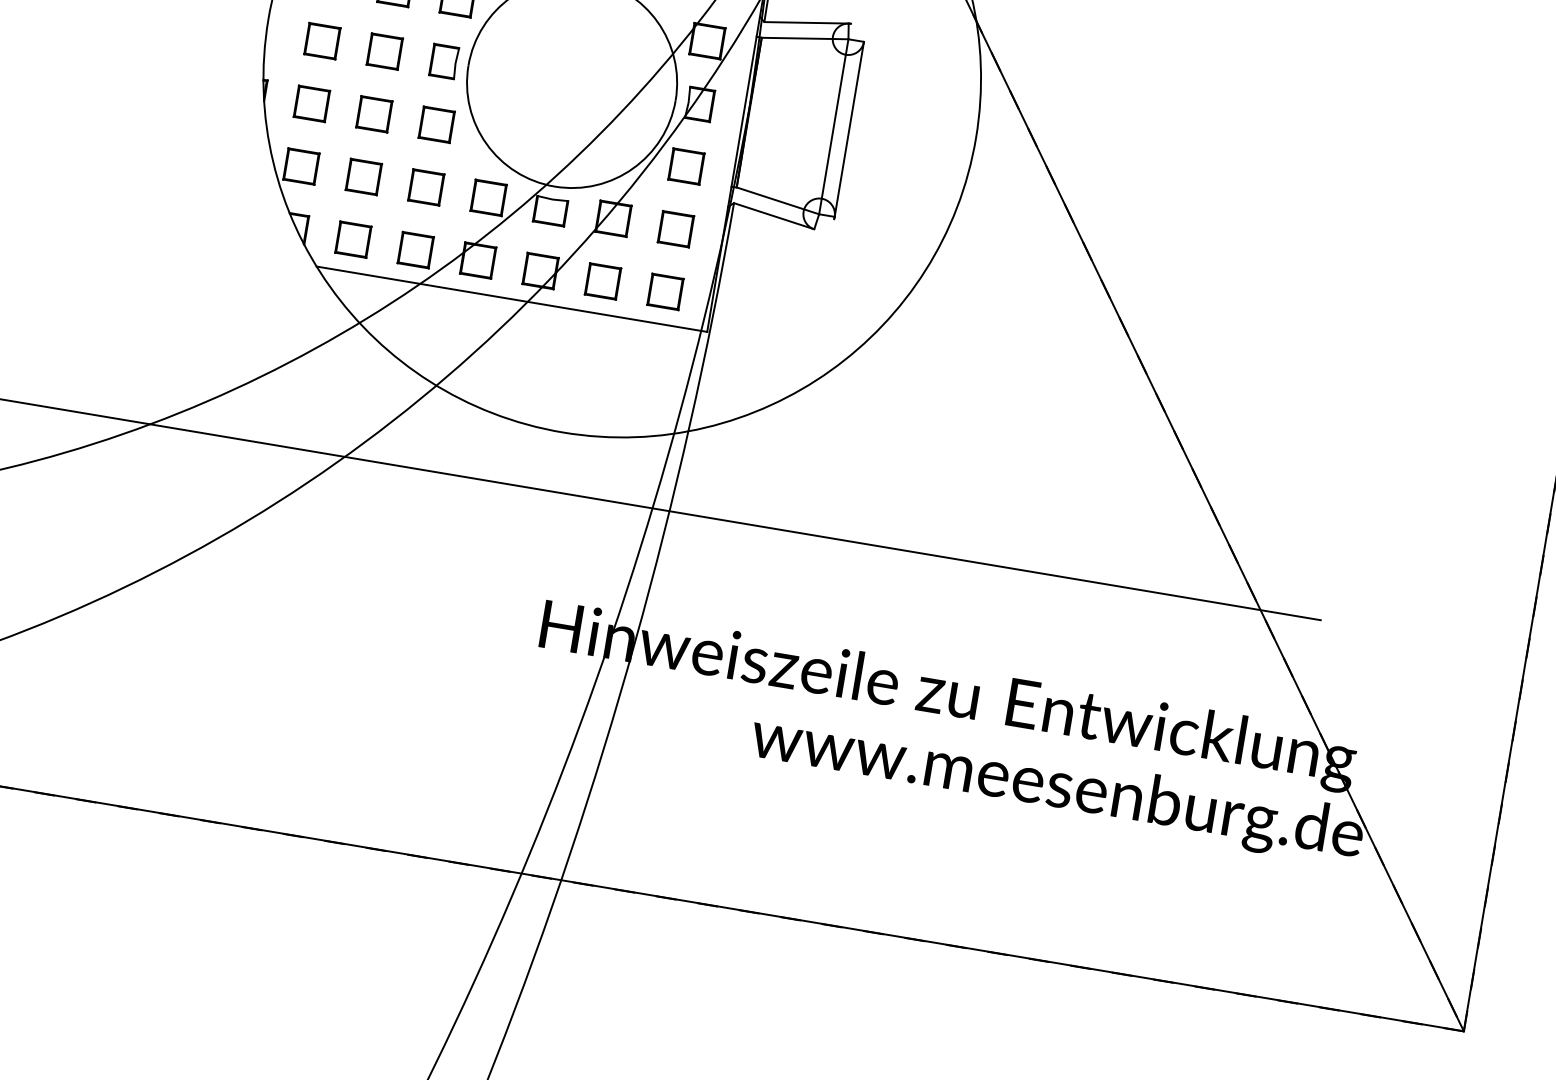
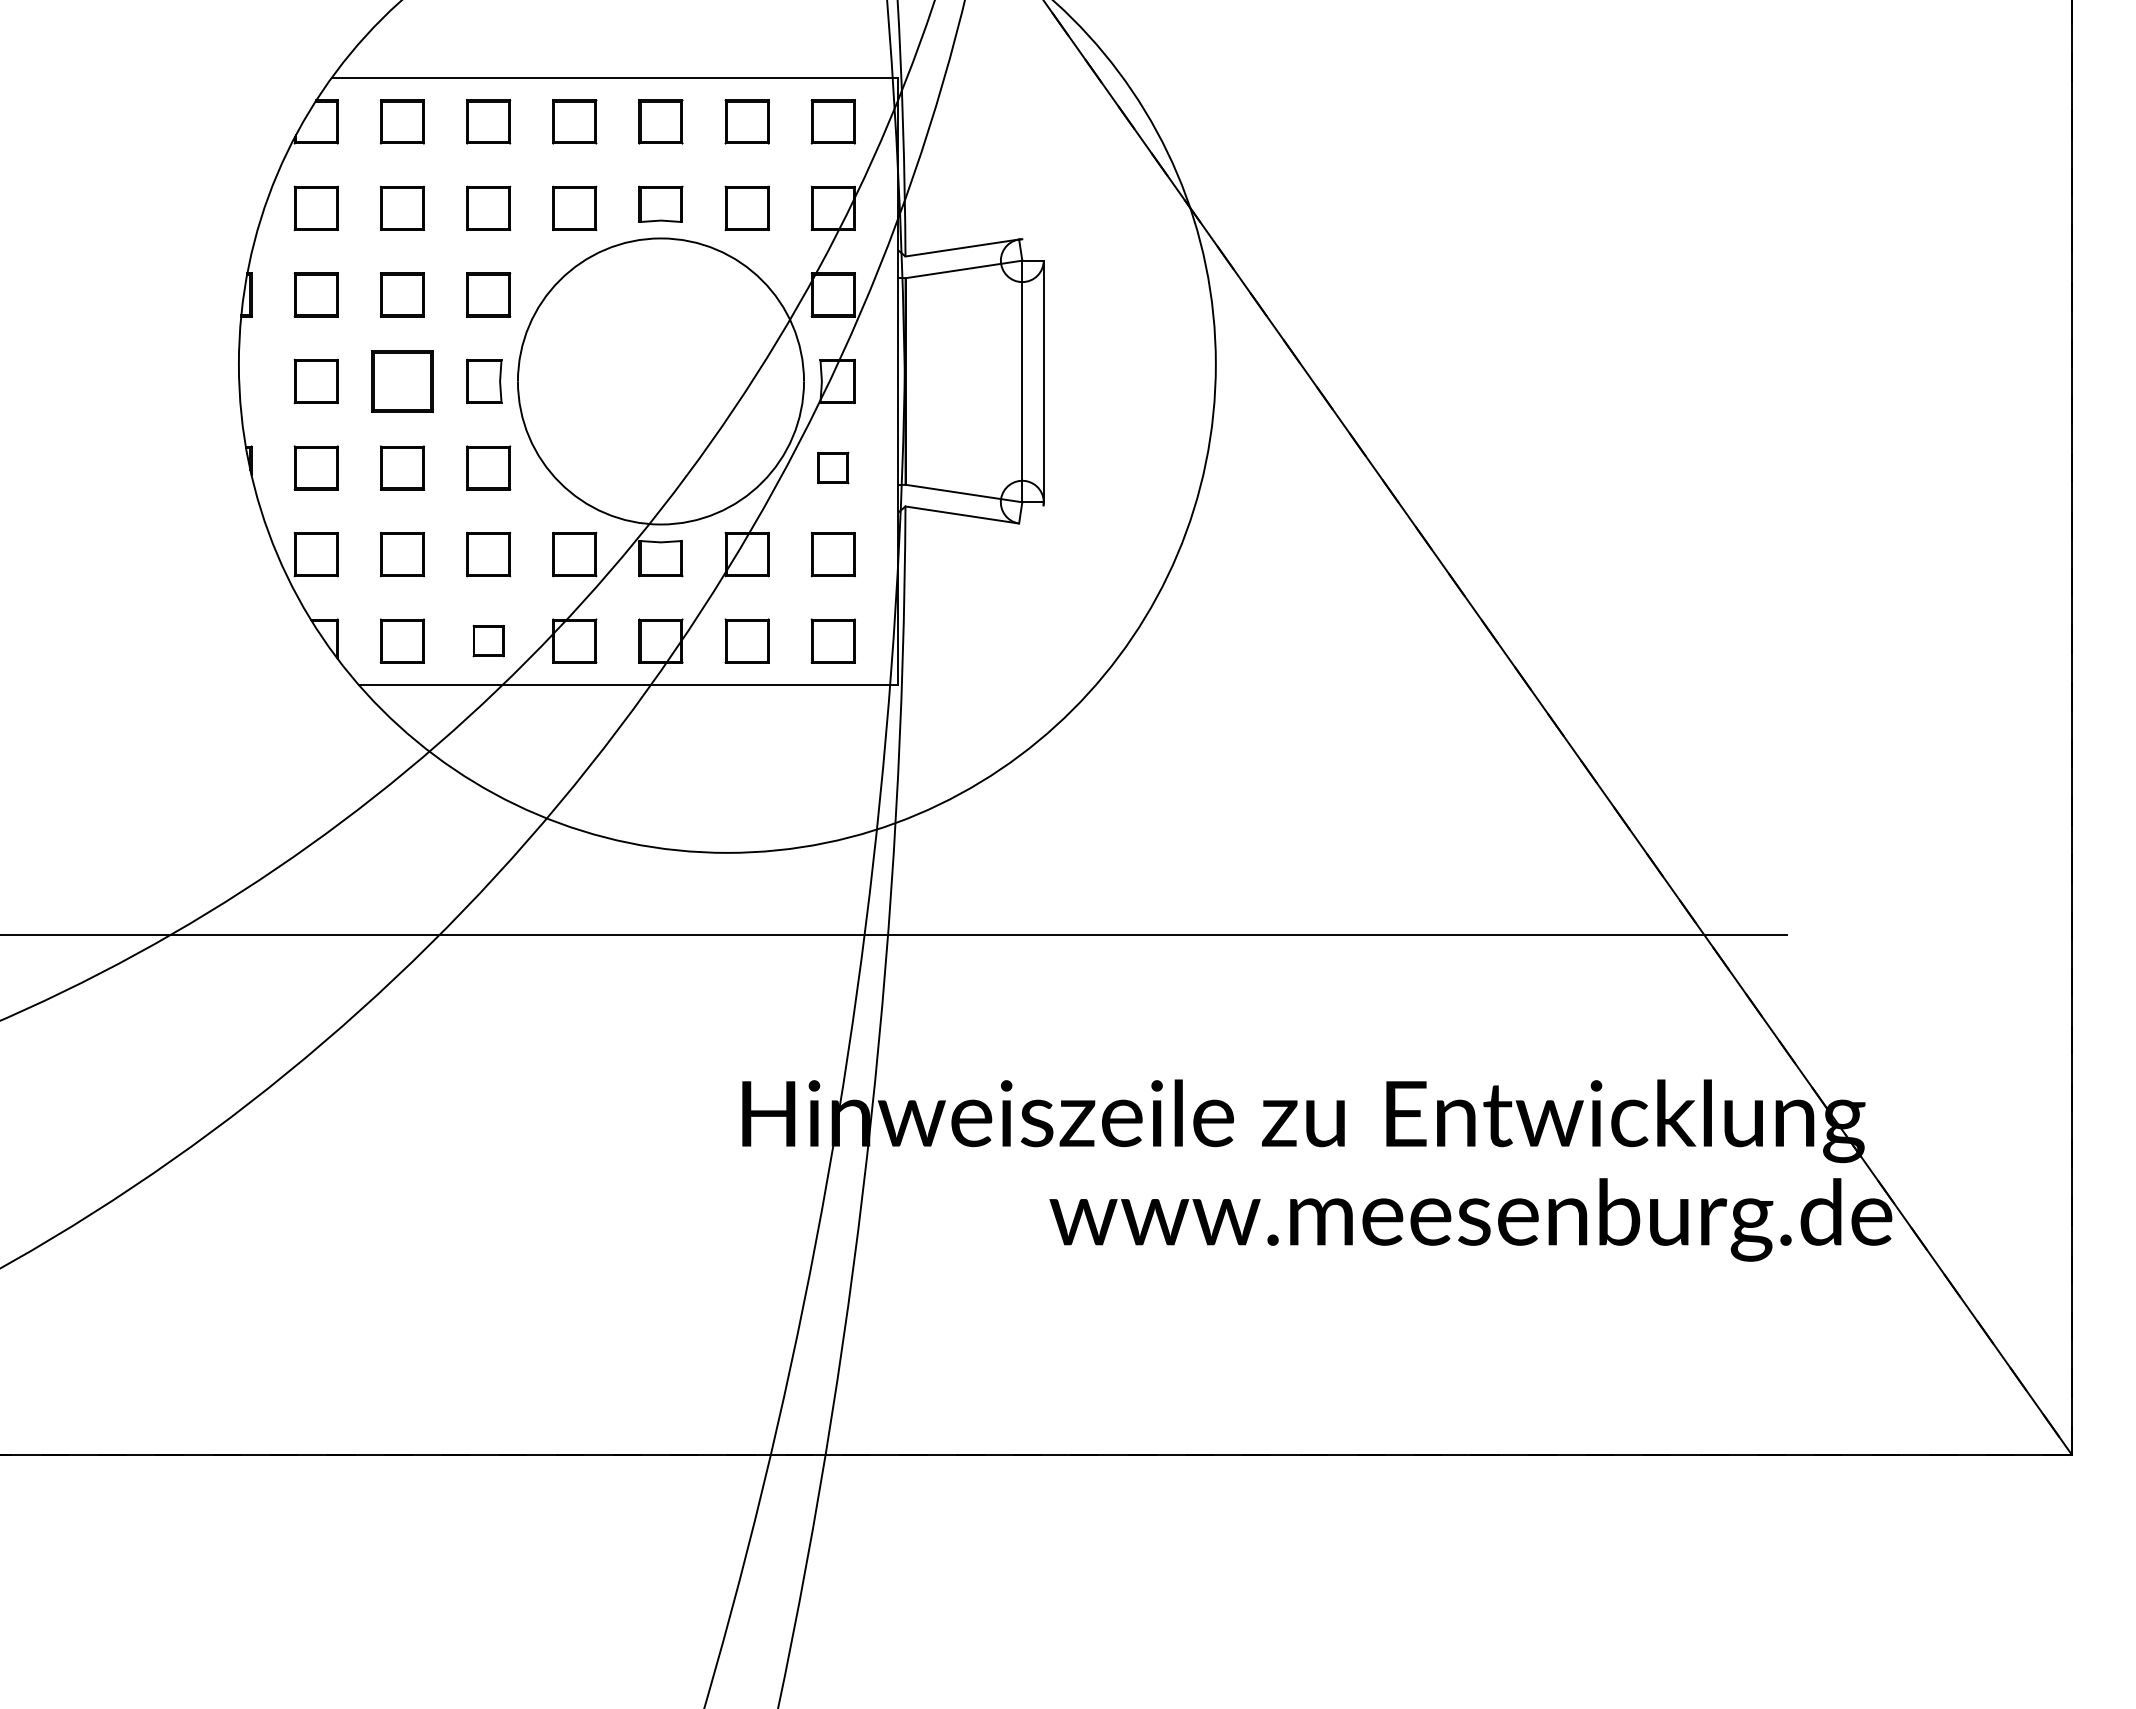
part: (384, 50) -> (402, 380), size x1.4
part: (685, 166) -> (832, 467), size x0.7
part: (415, 249) -> (488, 640), size x0.7

